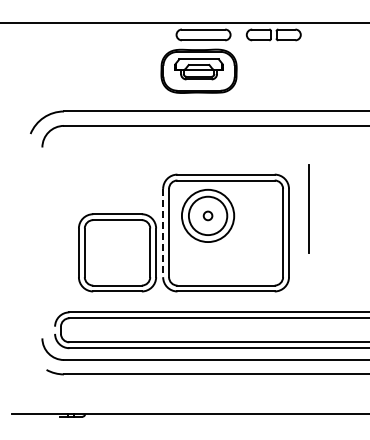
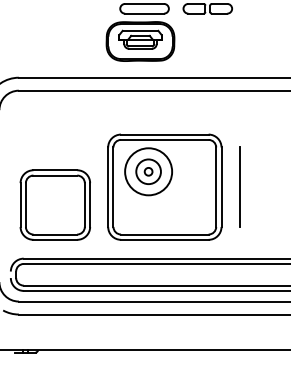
line: (308, 208) -> (239, 186), moved
circle: (207, 215) -> (148, 171), size x0.71
line: (163, 233) -> (108, 187), dashed -> solid
part: (117, 252) -> (55, 204), moved

